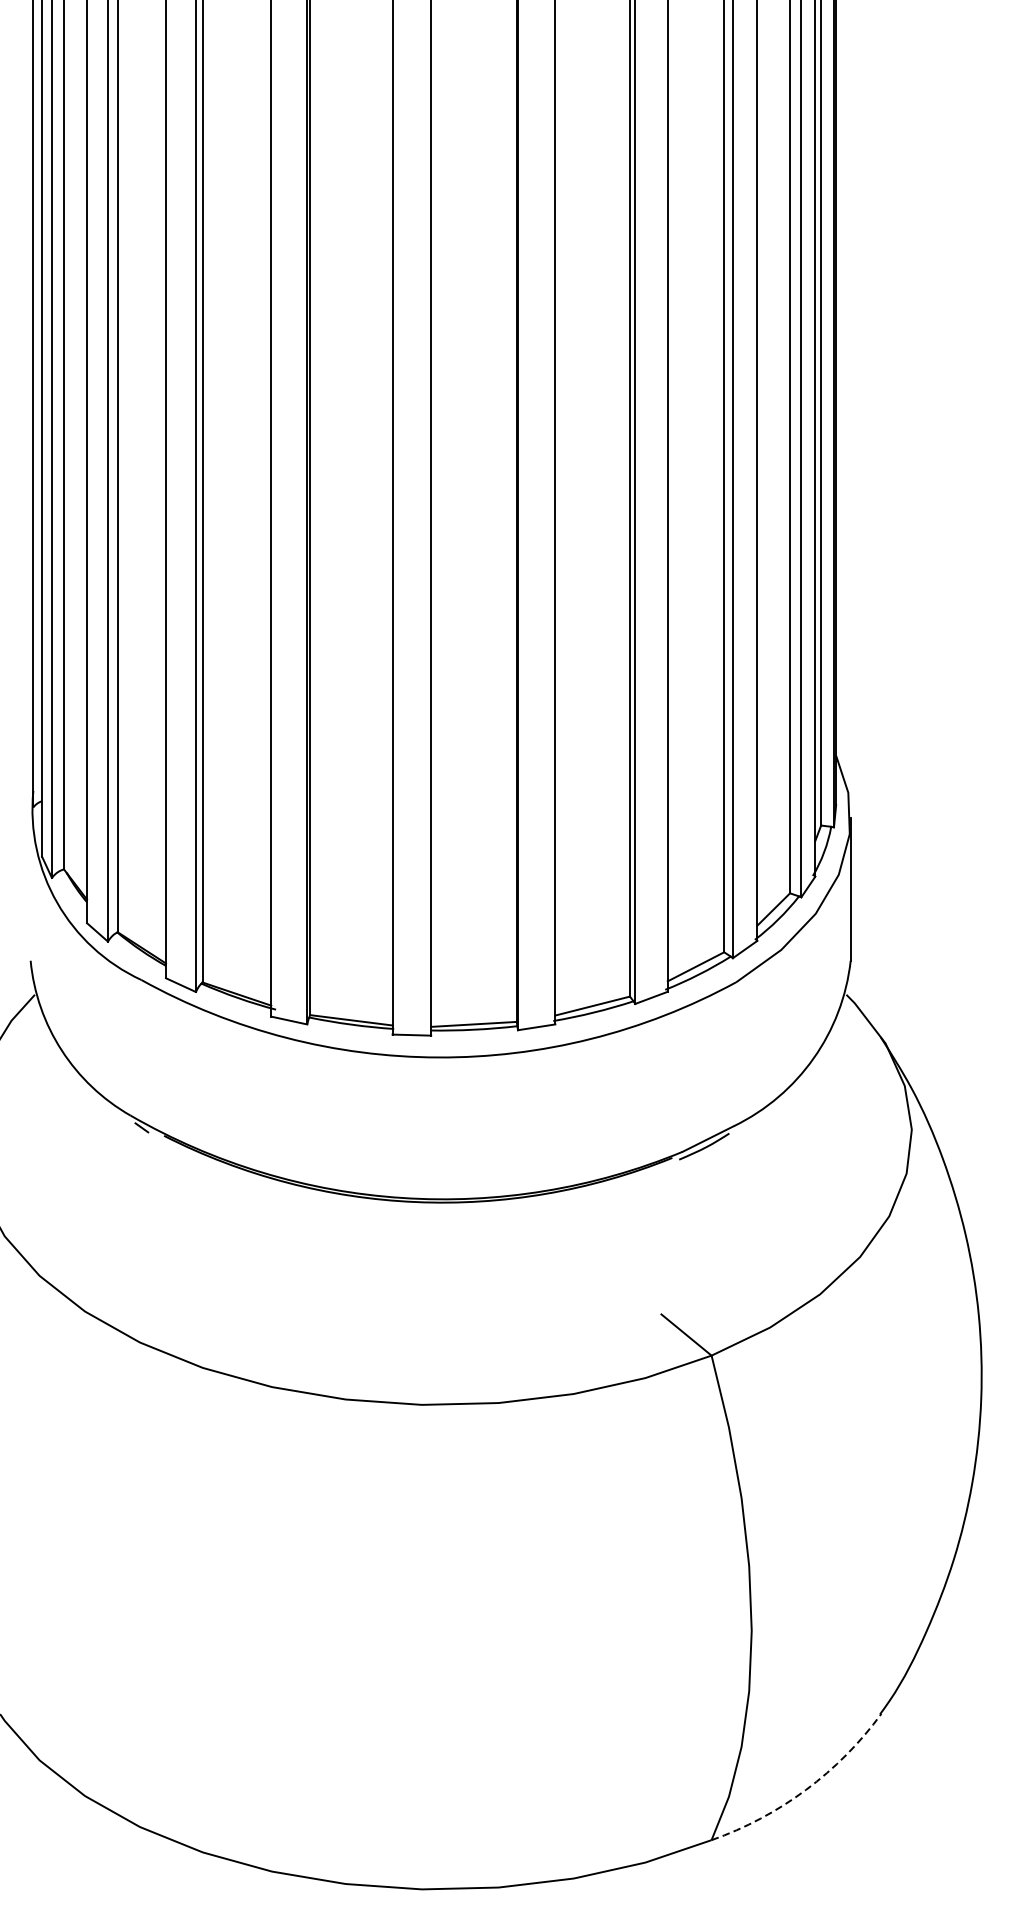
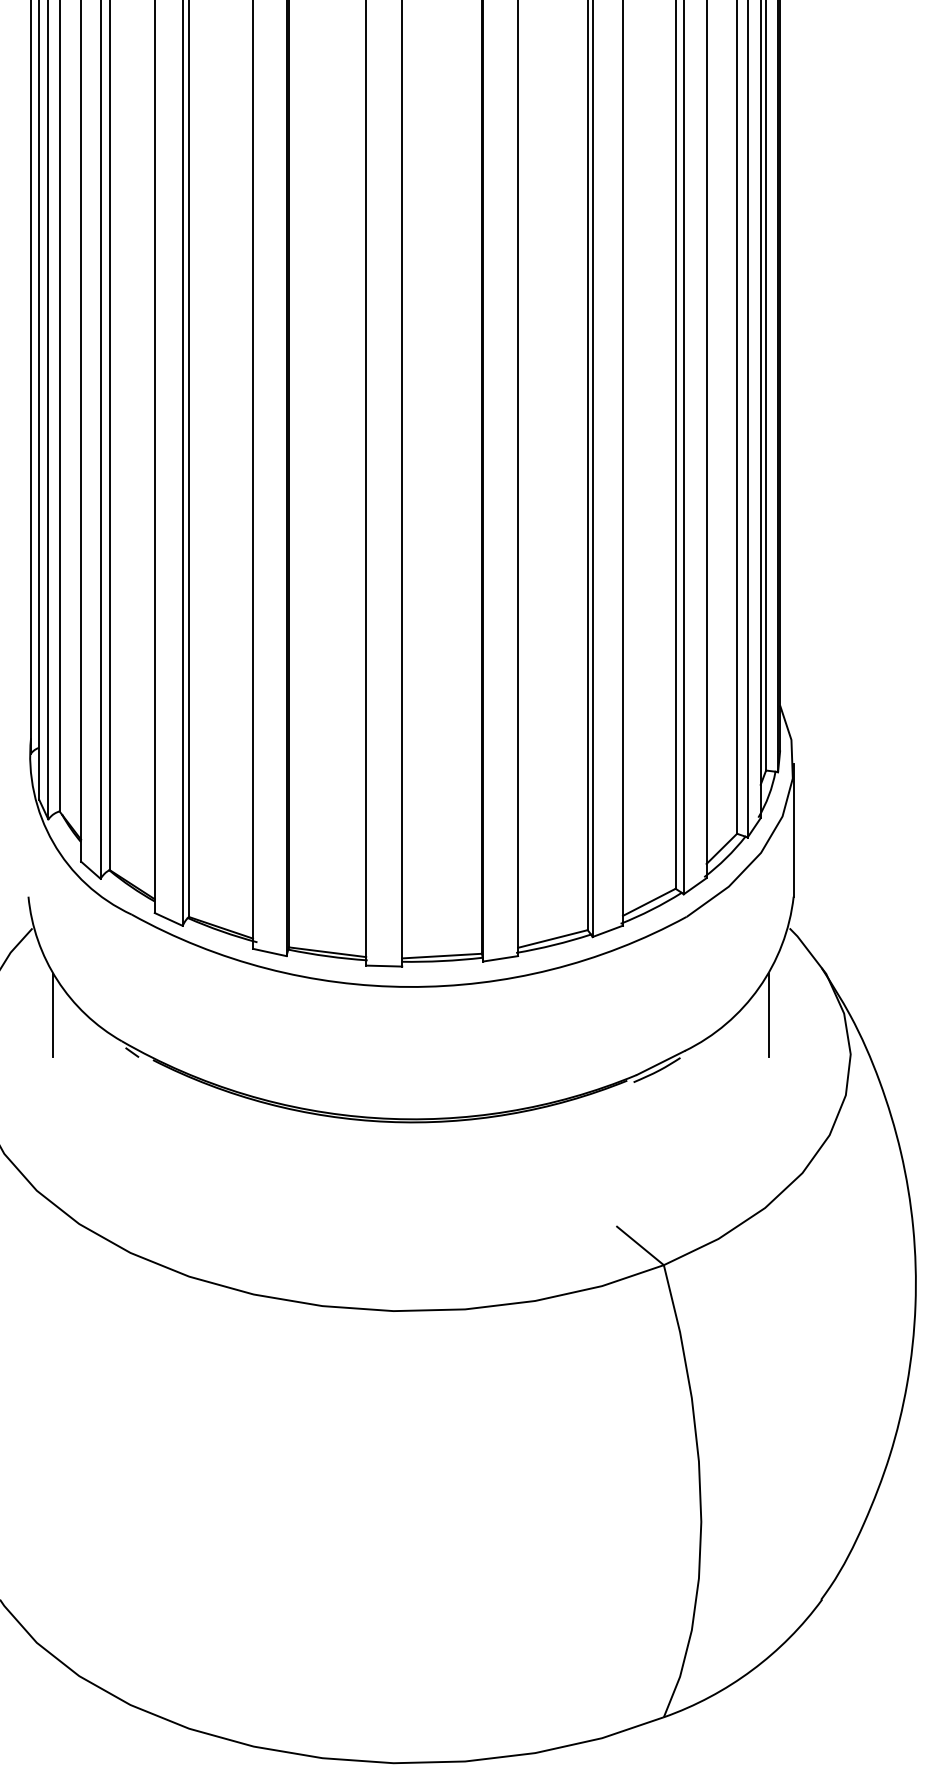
line: (56, 1088) -> (52, 1015), added
line: (824, 1088) -> (769, 1015), added
arc: (806, 1790) -> (752, 1670), dashed -> solid

